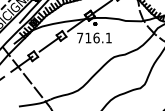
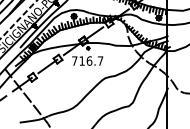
text: (108, 37) -> (100, 60), 716.1 -> 716.7

